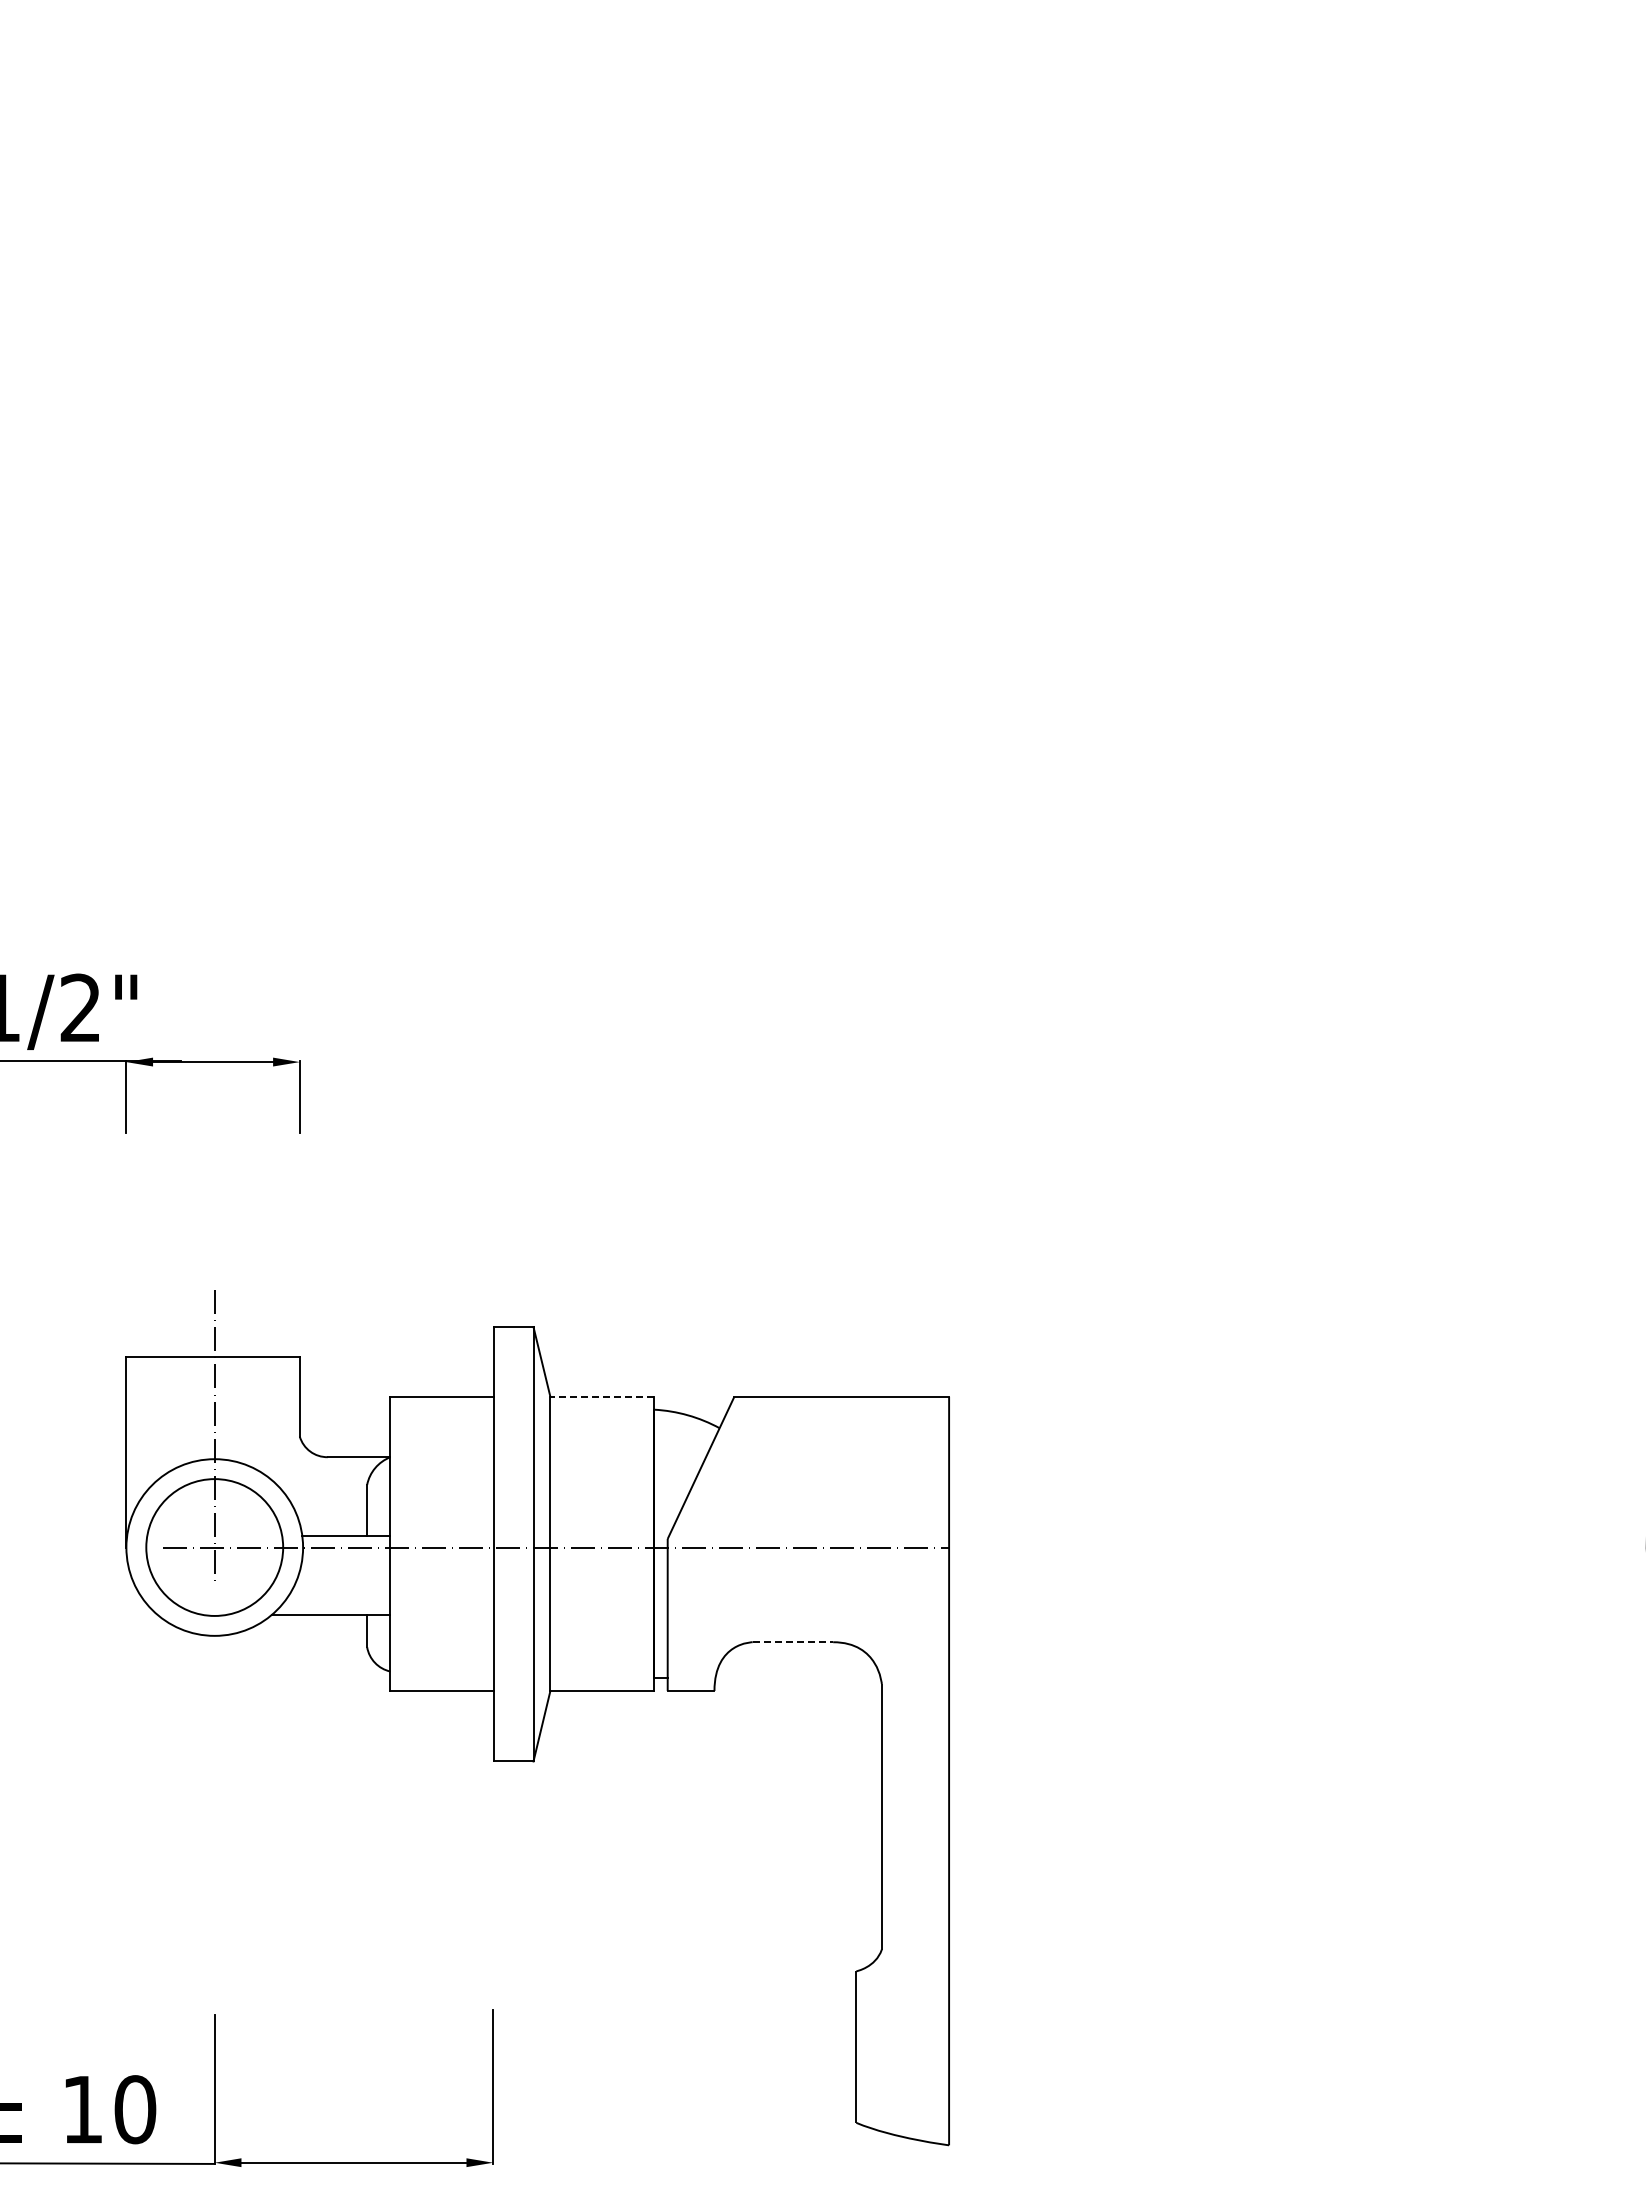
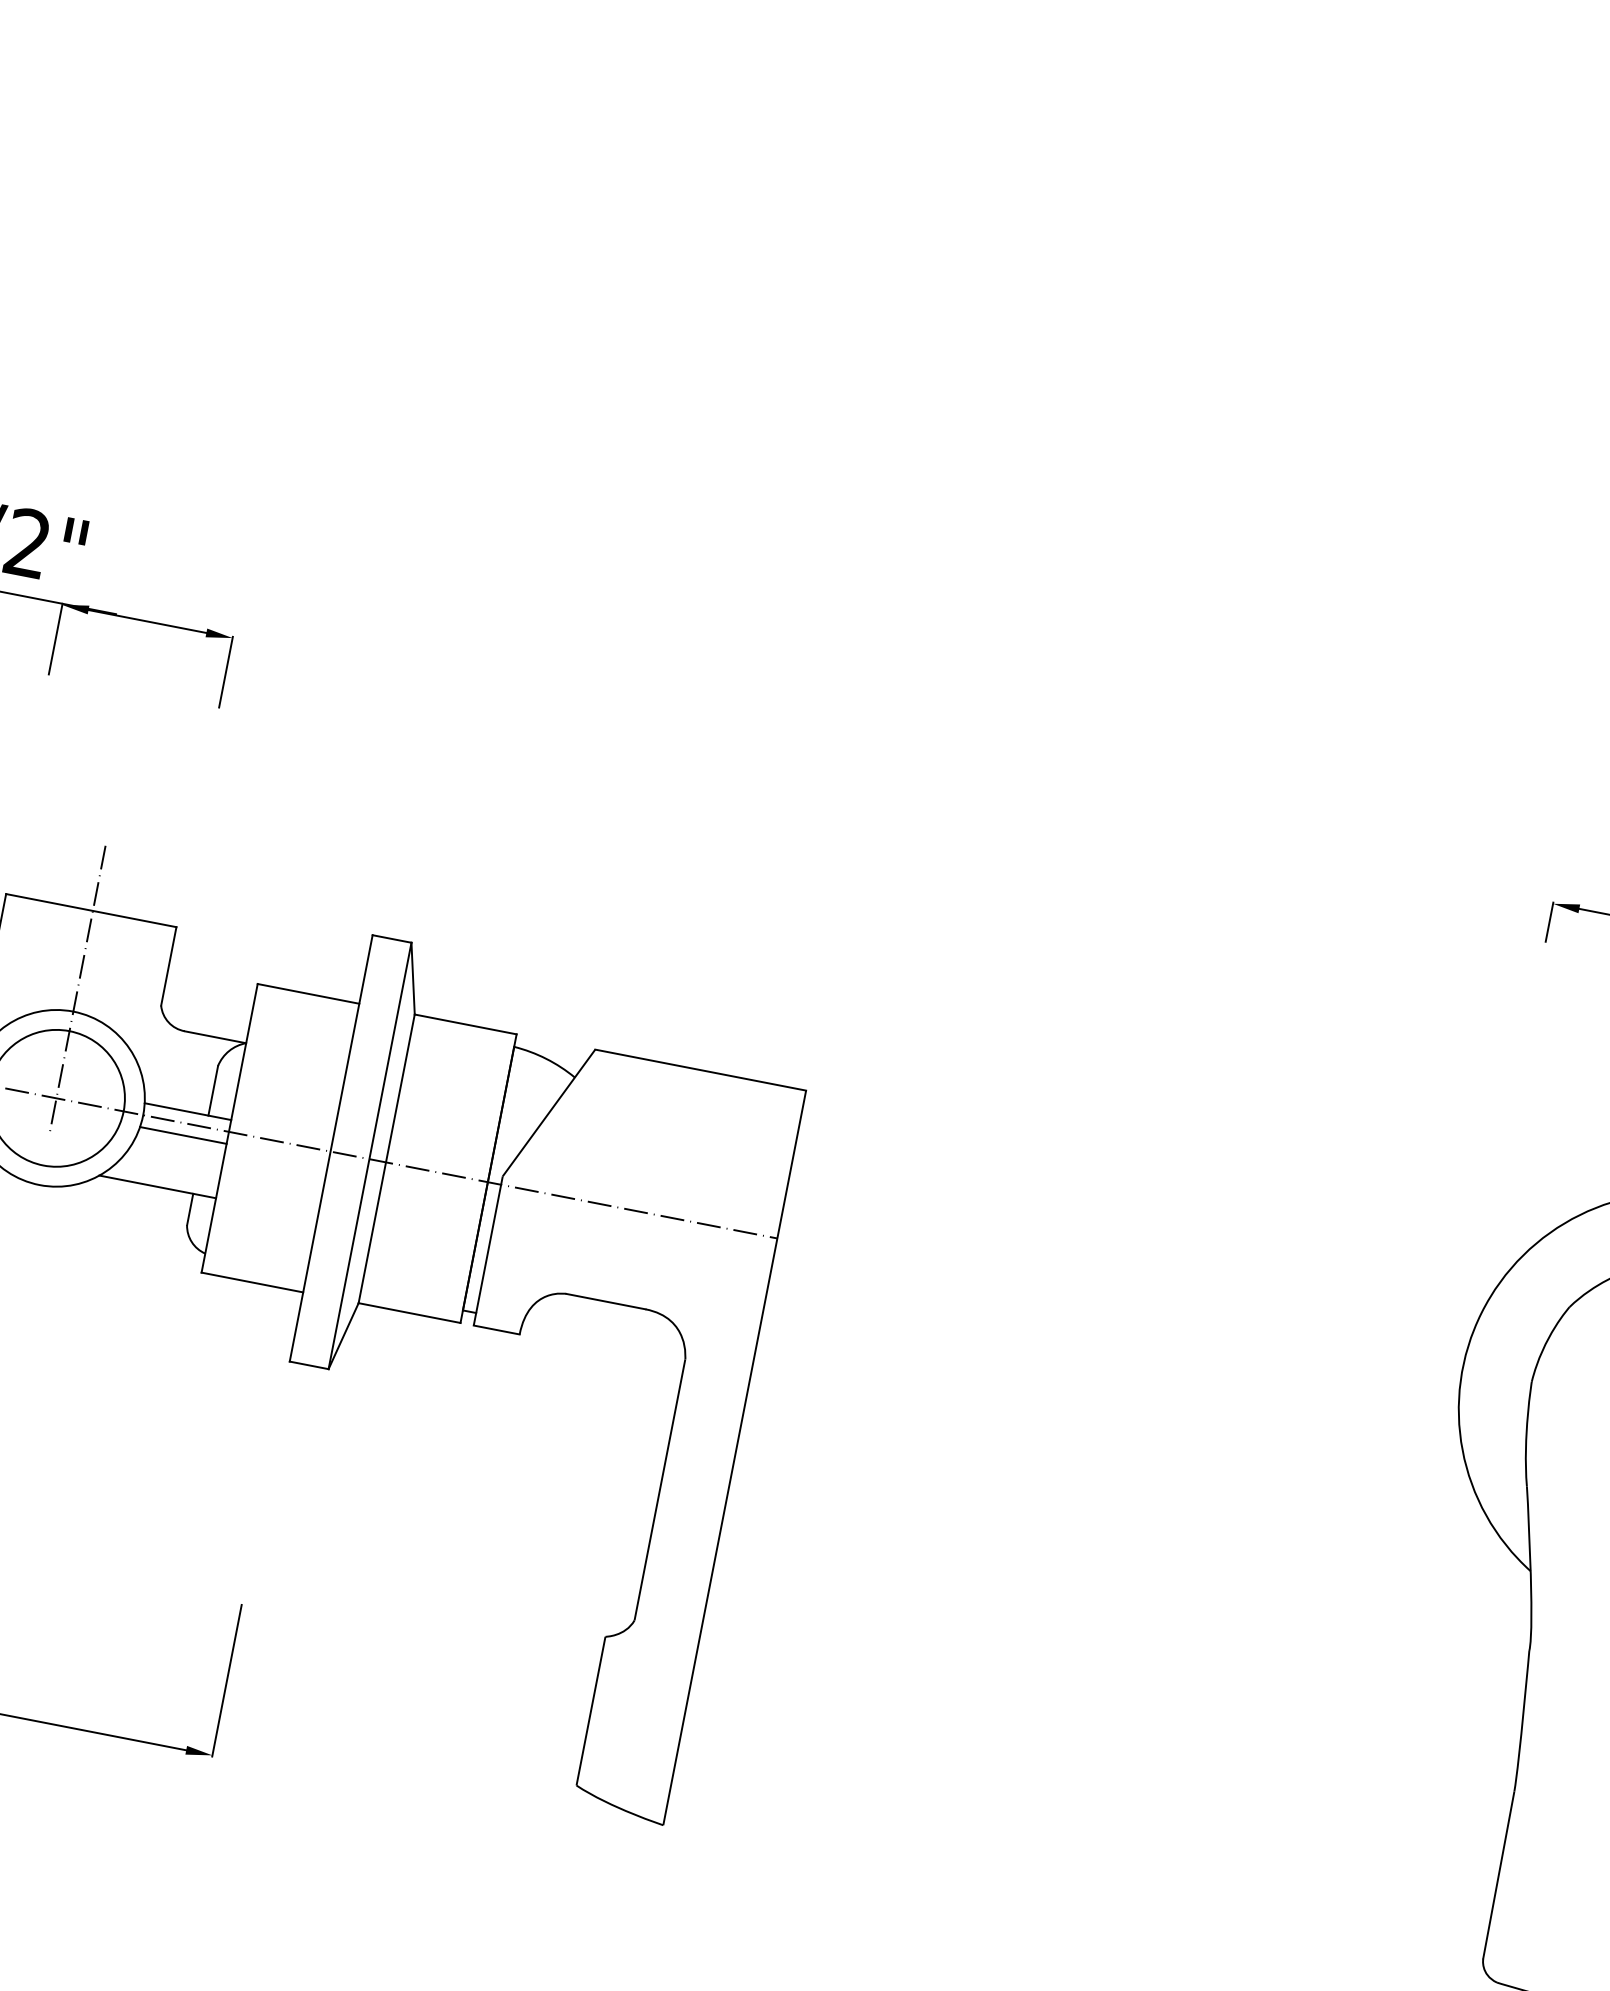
line: (602, 1396) -> (465, 1024), dashed -> solid
line: (346, 1559) -> (183, 1135), added
line: (793, 1642) -> (606, 1301), dashed -> solid

